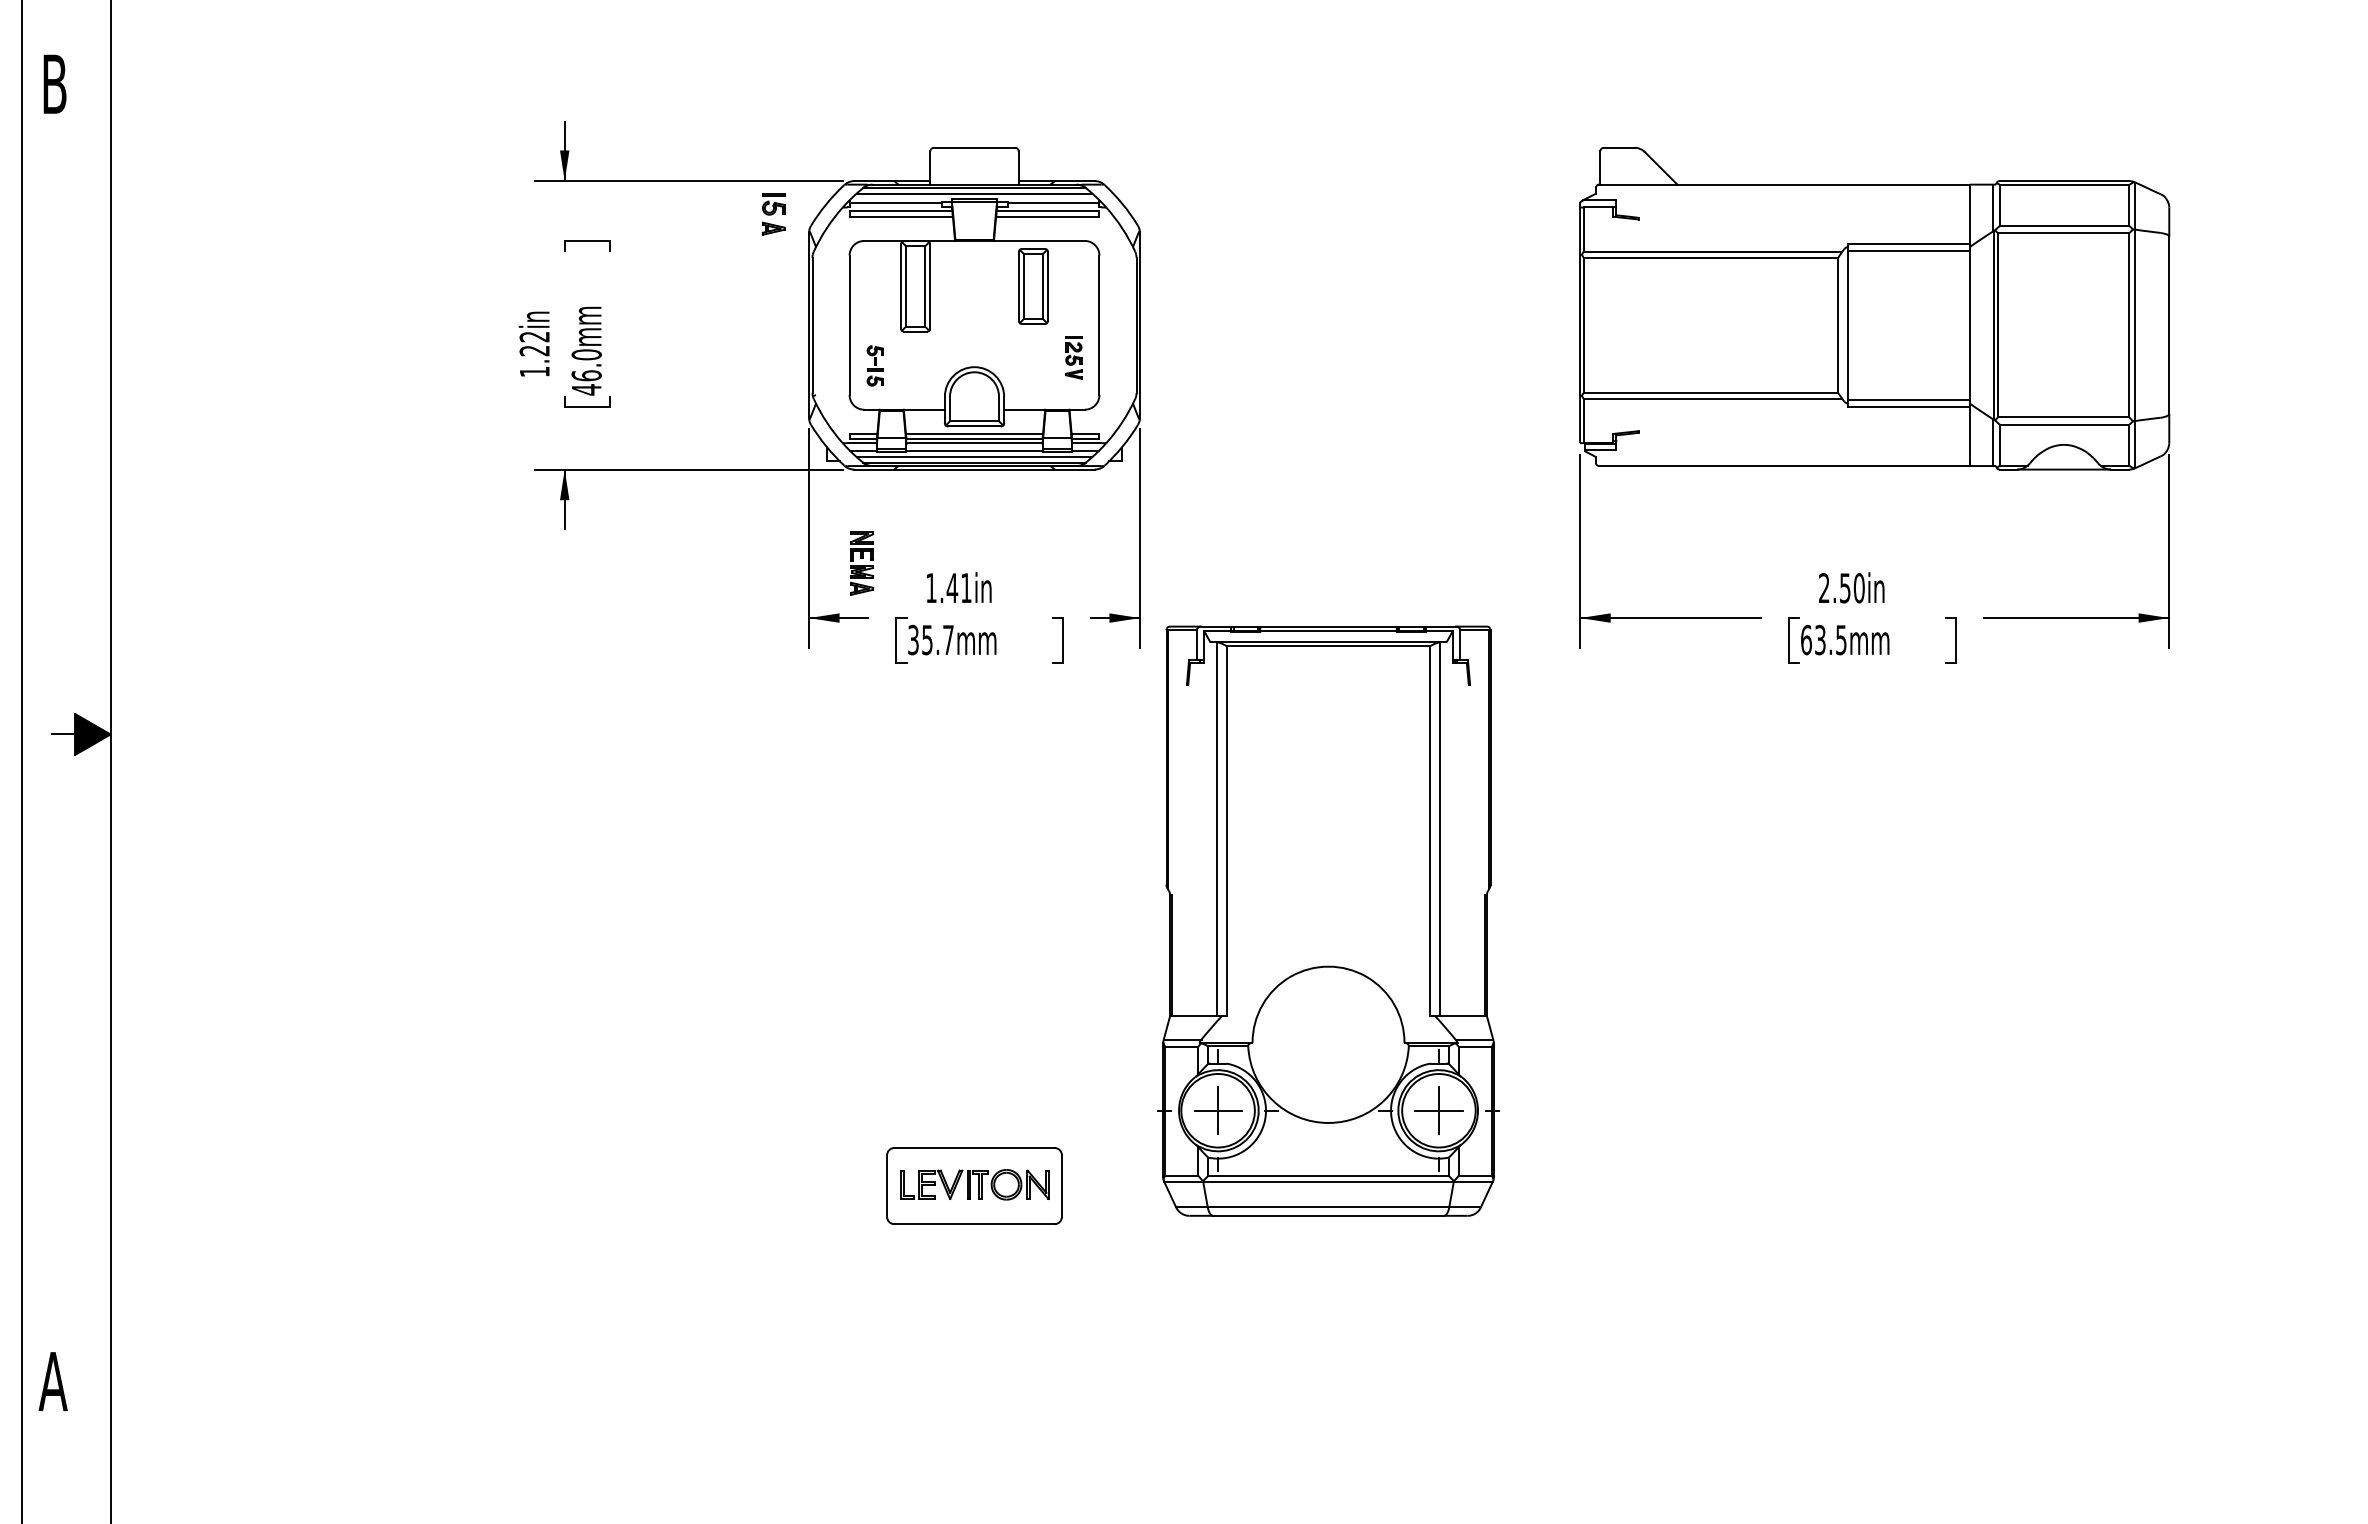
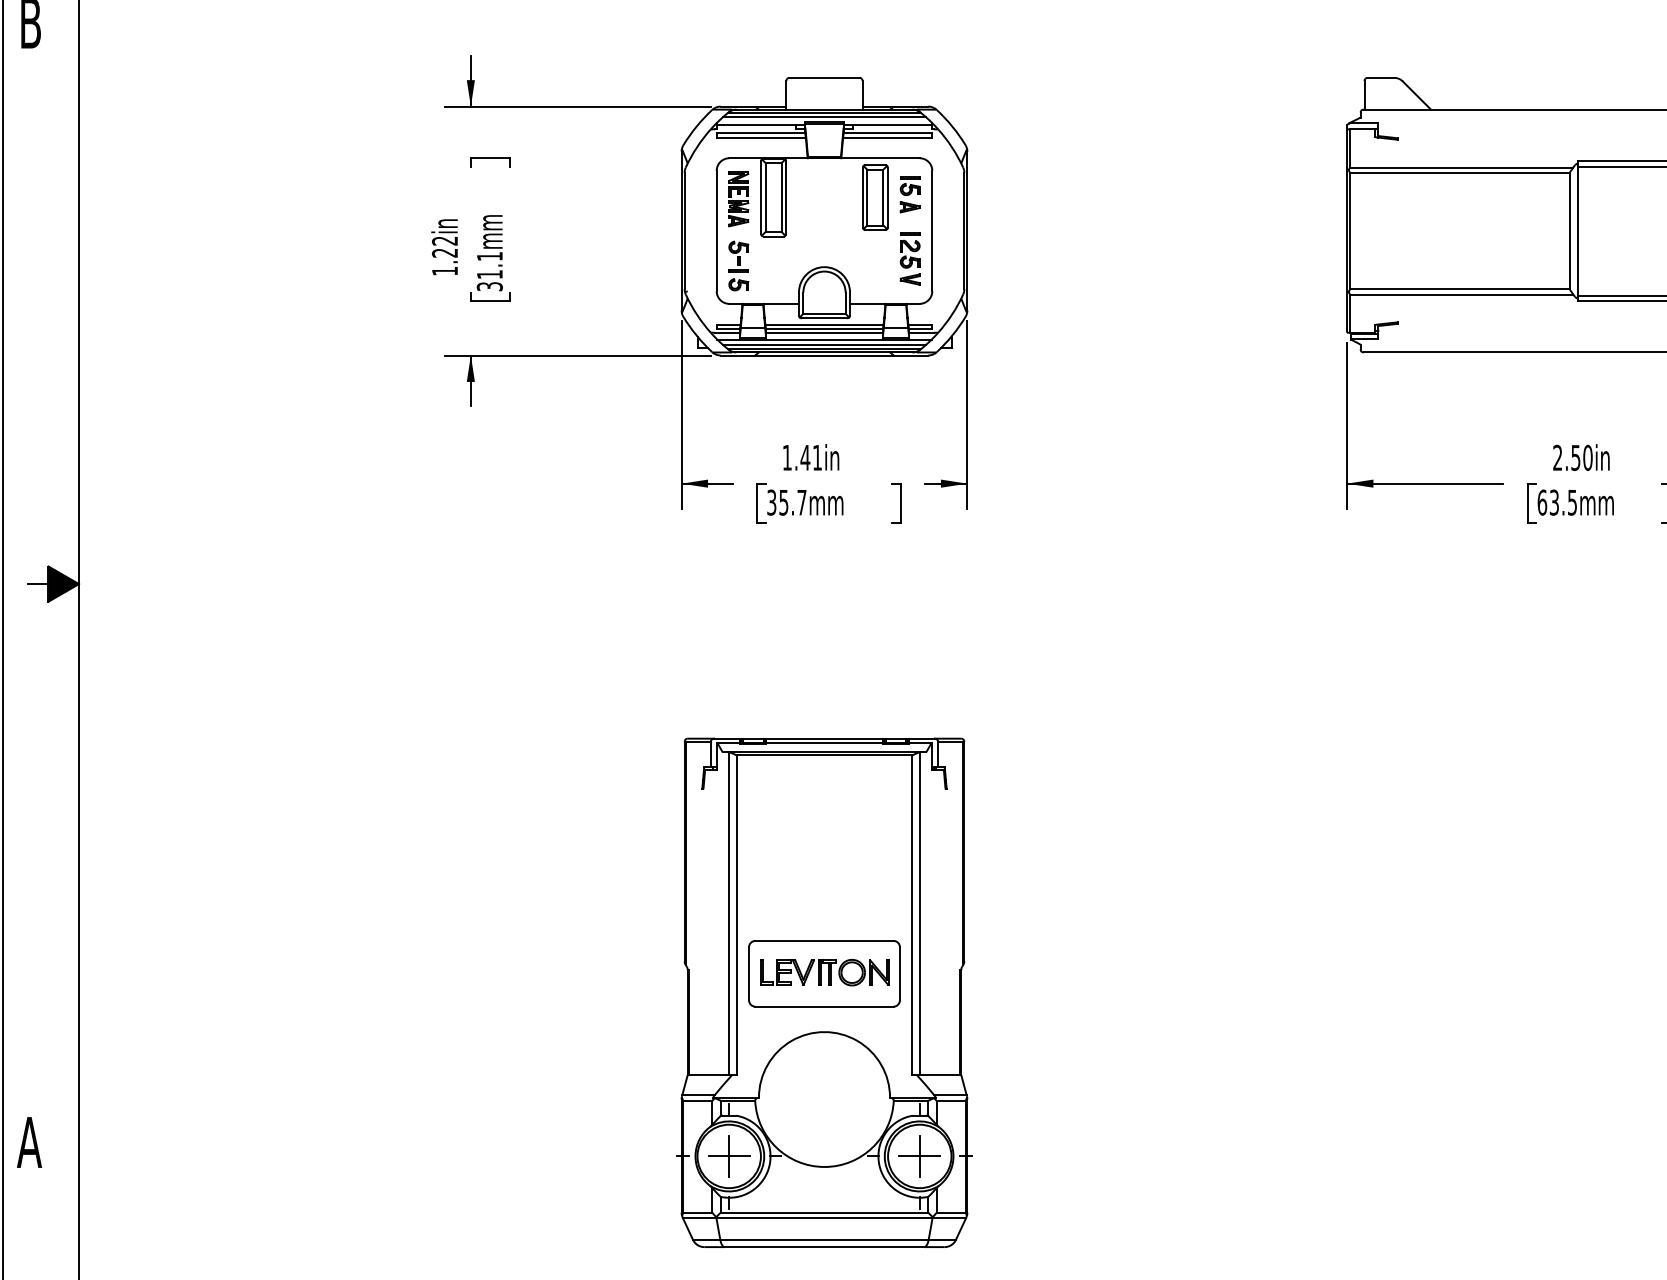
part: (773, 214) -> (909, 194), moved
part: (1073, 357) -> (909, 258), size x1.43
part: (875, 365) -> (739, 265), size x1.43
text: (586, 372) -> (489, 271), 46.0mm -> 31.1mm
part: (862, 563) -> (739, 199), moved
part: (1328, 920) -> (824, 992), moved

